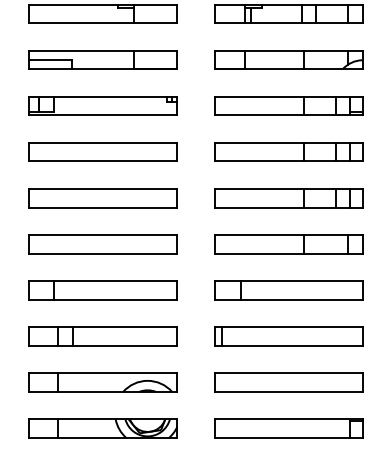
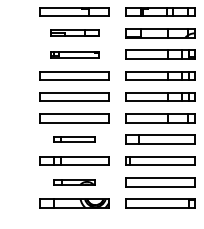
part: (102, 60) -> (74, 33), size x0.7
part: (102, 105) -> (74, 54), size x0.7
part: (102, 289) -> (74, 139), size x0.6
part: (102, 382) -> (74, 182), size x0.6

